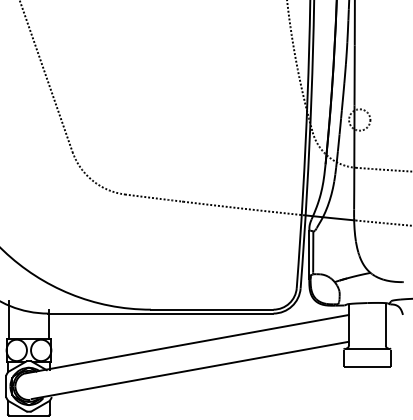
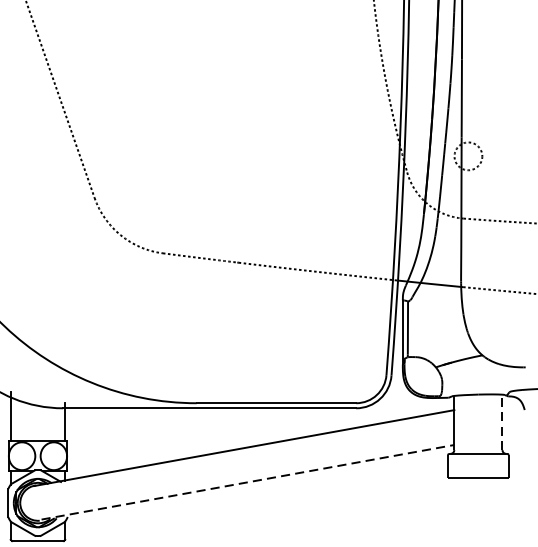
line: (385, 323) -> (501, 421), solid -> dashed
line: (190, 370) -> (248, 482), solid -> dashed

